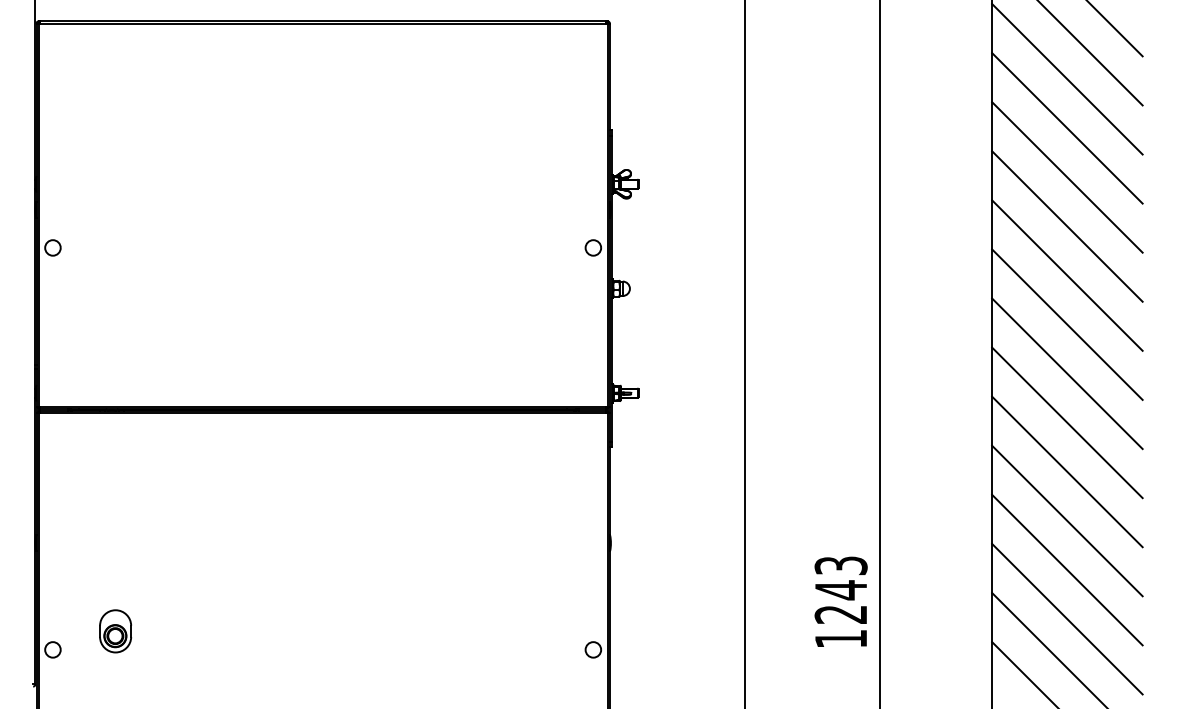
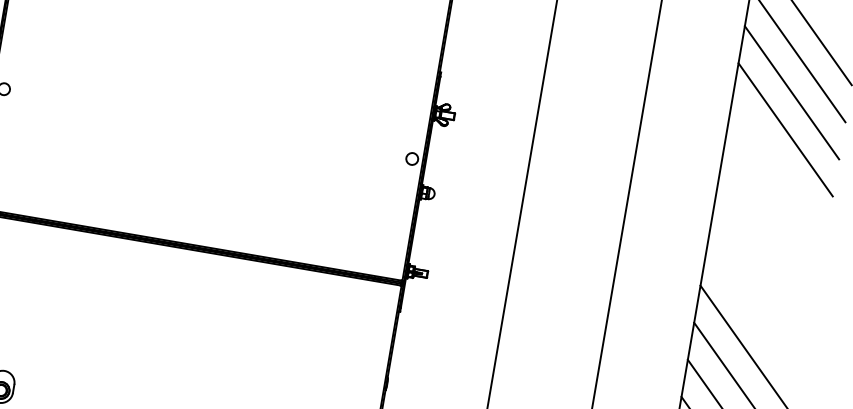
line: (1067, 177) -> (779, 166), removed
line: (1067, 226) -> (773, 203), removed
line: (1067, 275) -> (766, 241), removed
line: (1067, 324) -> (760, 278), removed
line: (1067, 373) -> (754, 315), removed

